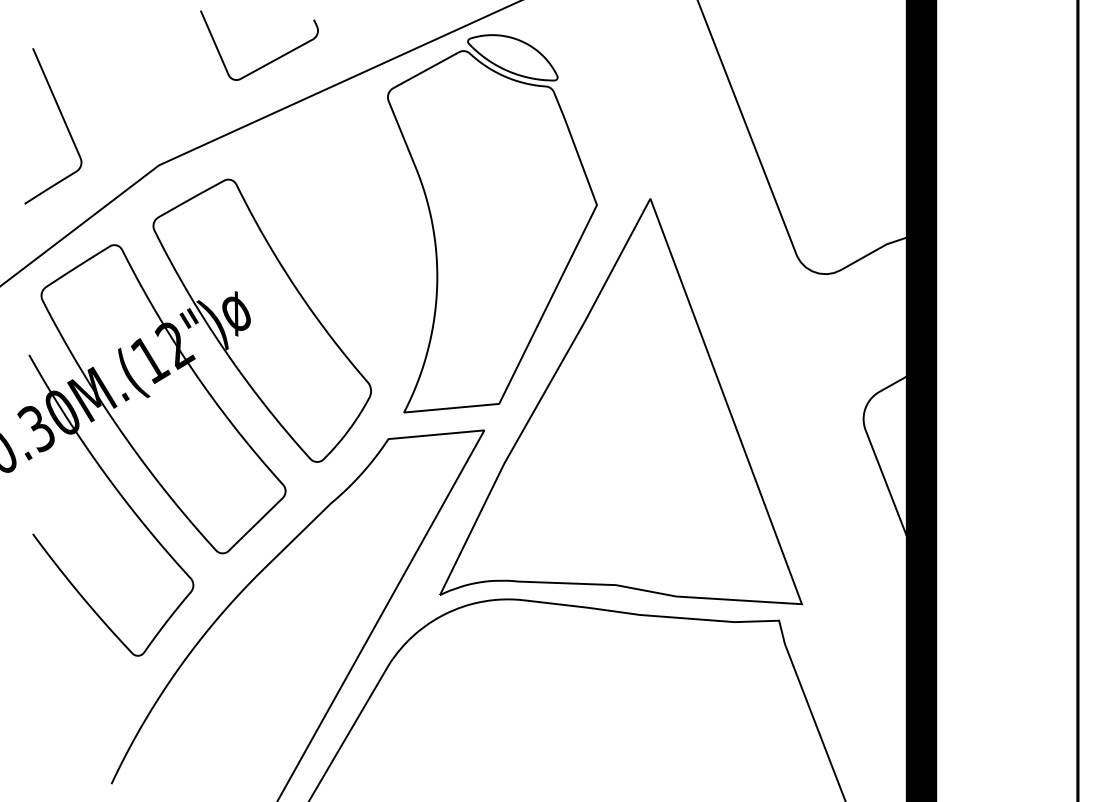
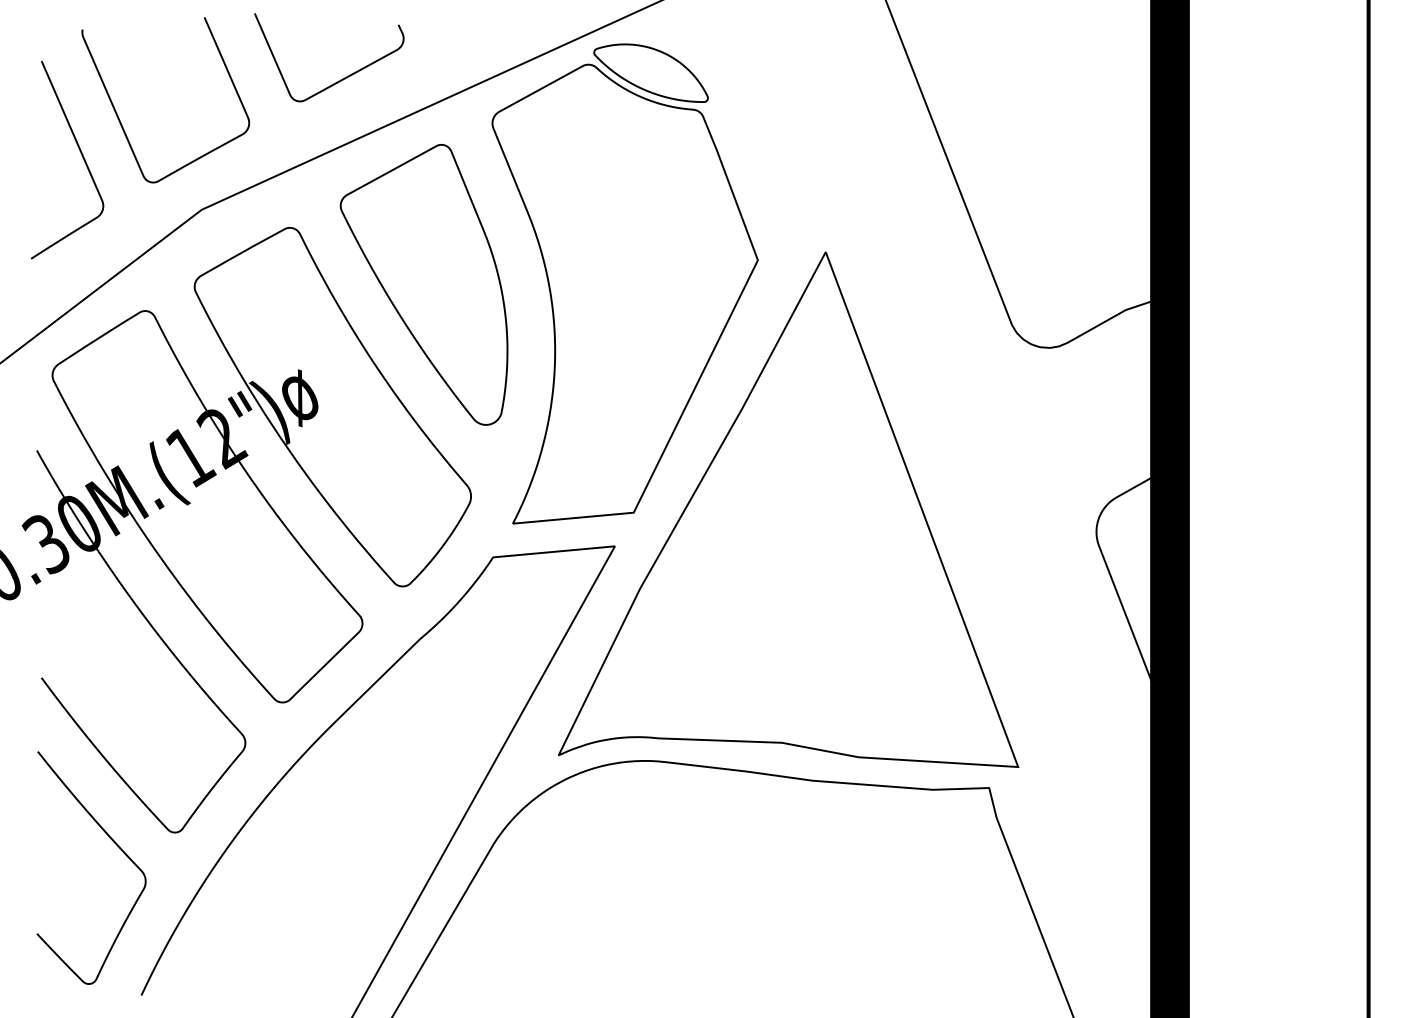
curve: (94, 92) -> (119, 117), added
part: (333, 224) -> (423, 284), added
curve: (90, 664) -> (114, 843), added

